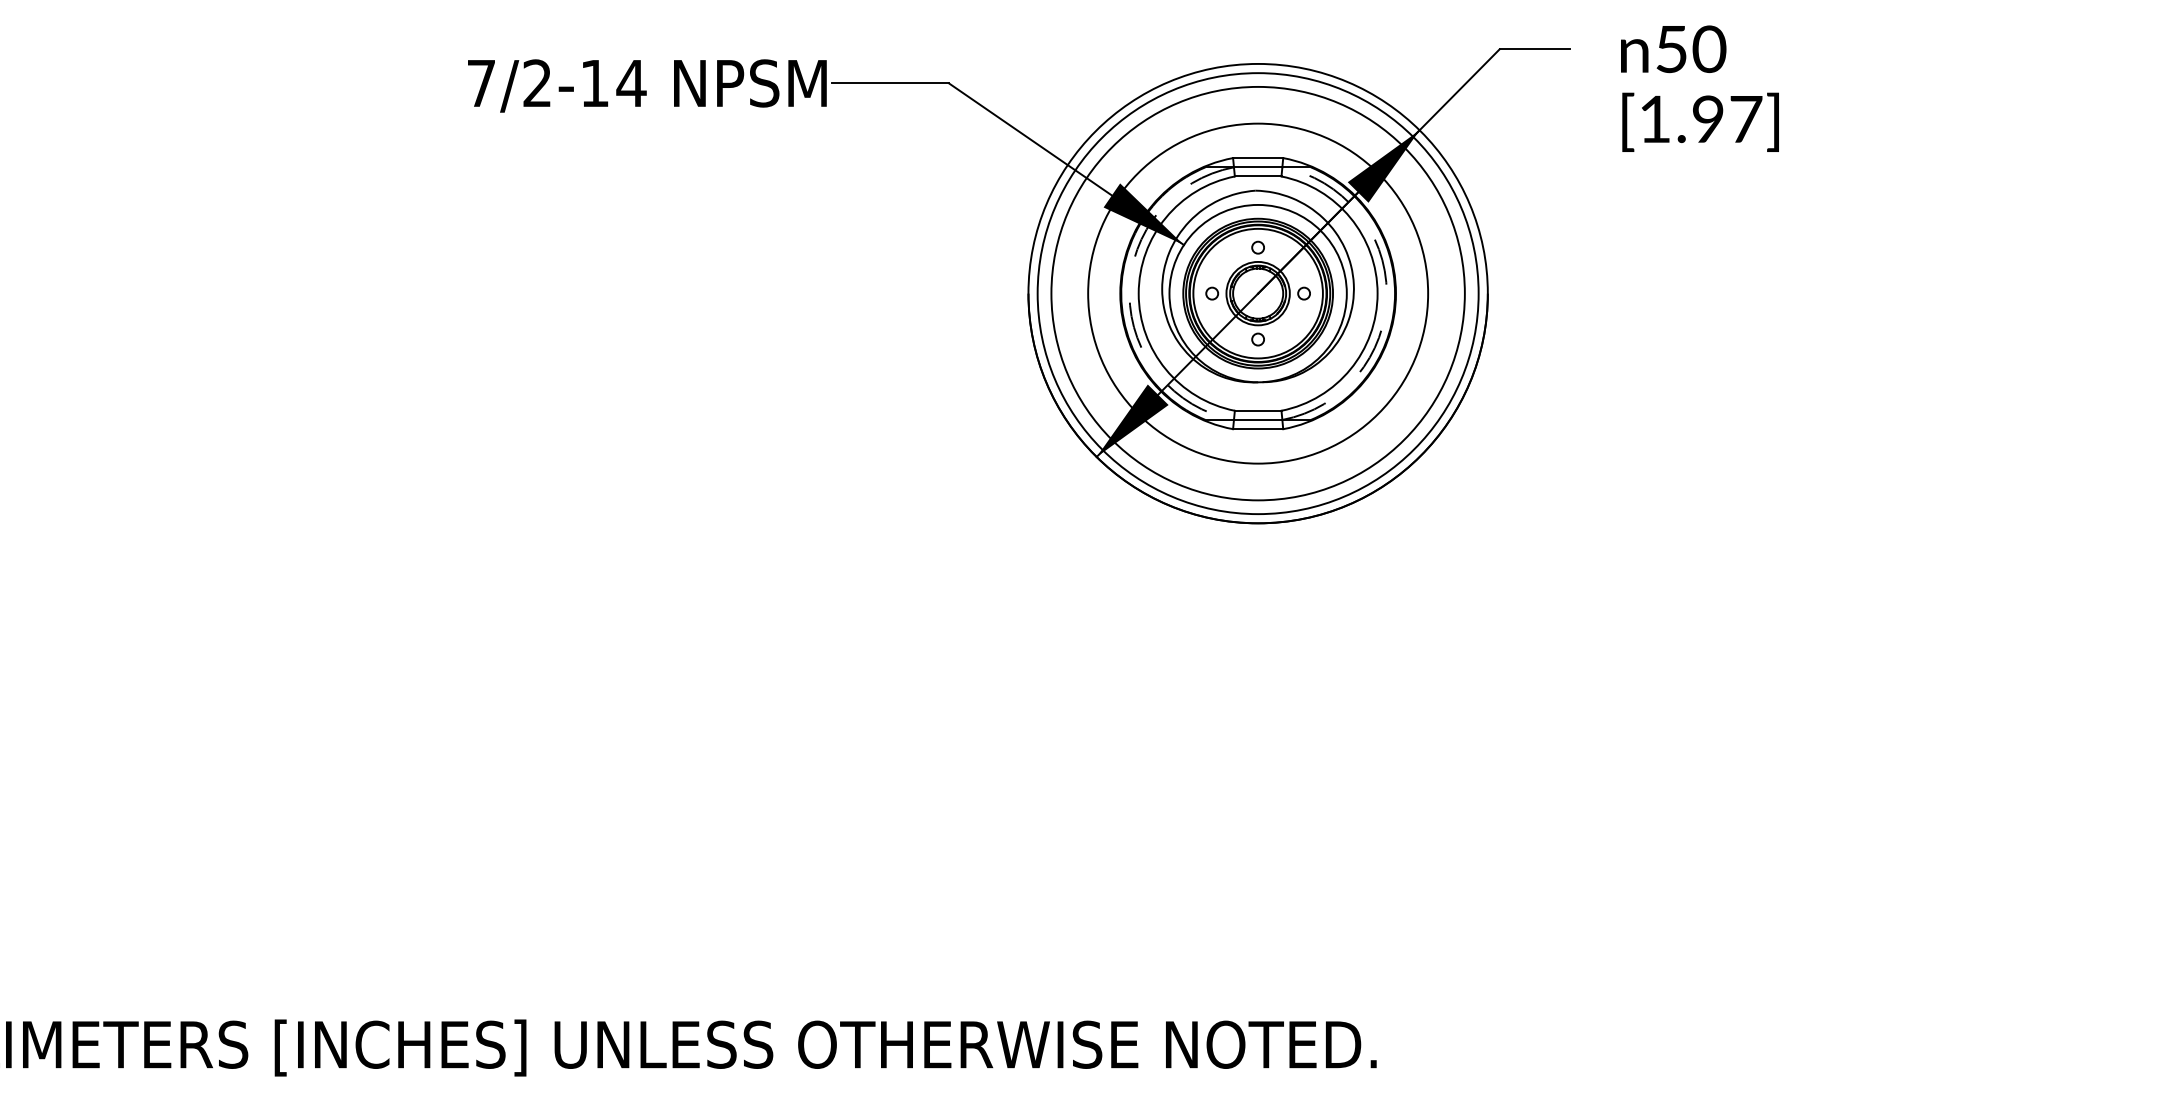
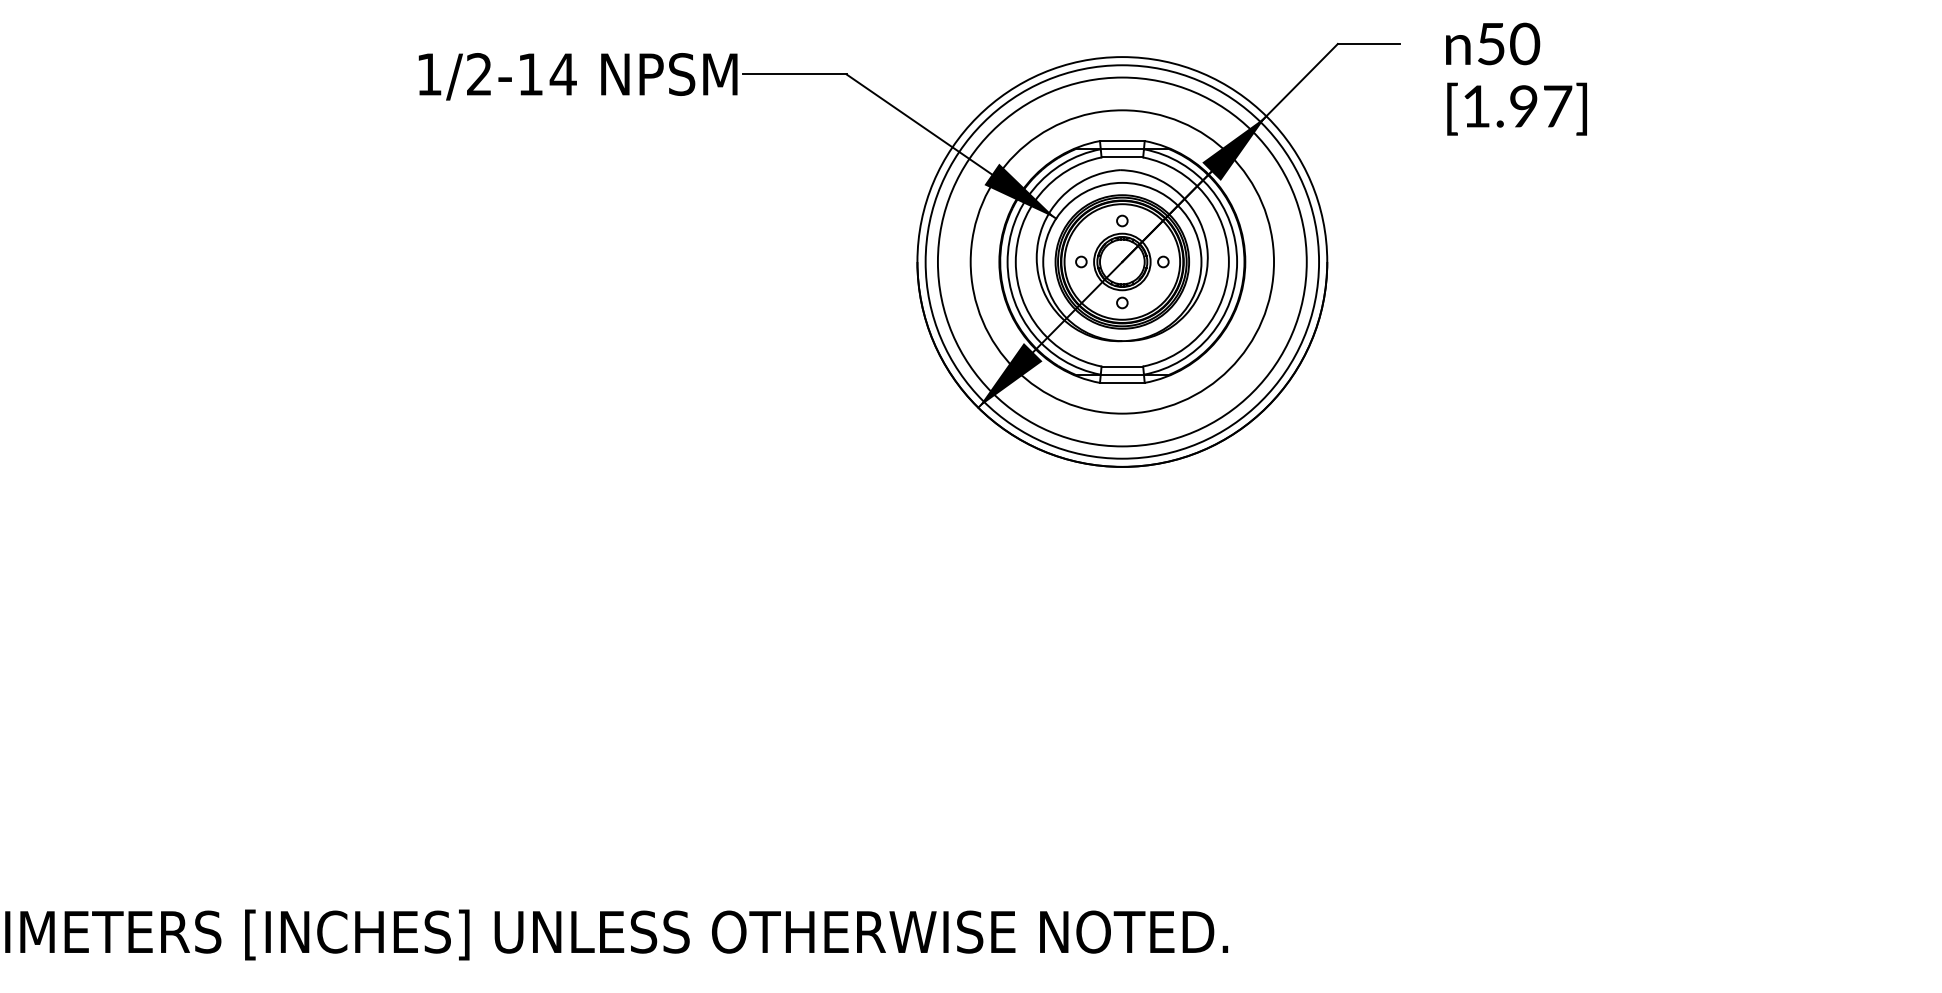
text: (481, 83) -> (429, 74), 7/2-14 -> 1/2-14
arc: (1129, 294) -> (1007, 262), dashed -> solid
arc: (1387, 294) -> (1237, 262), dashed -> solid

